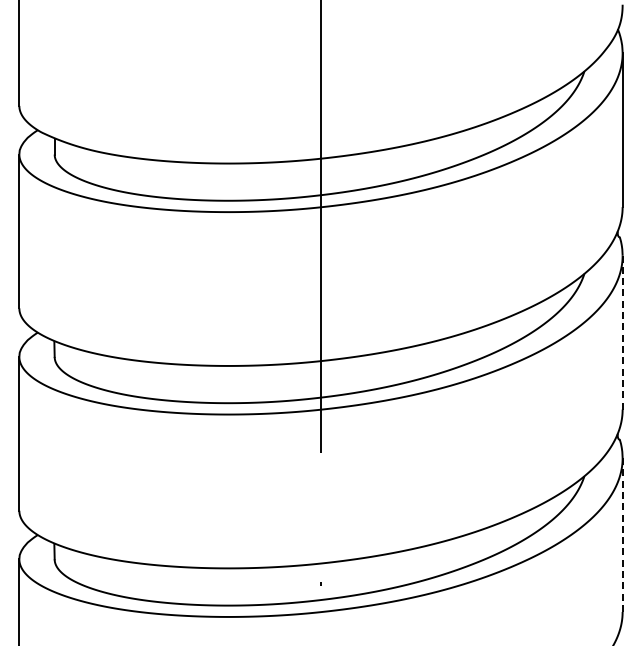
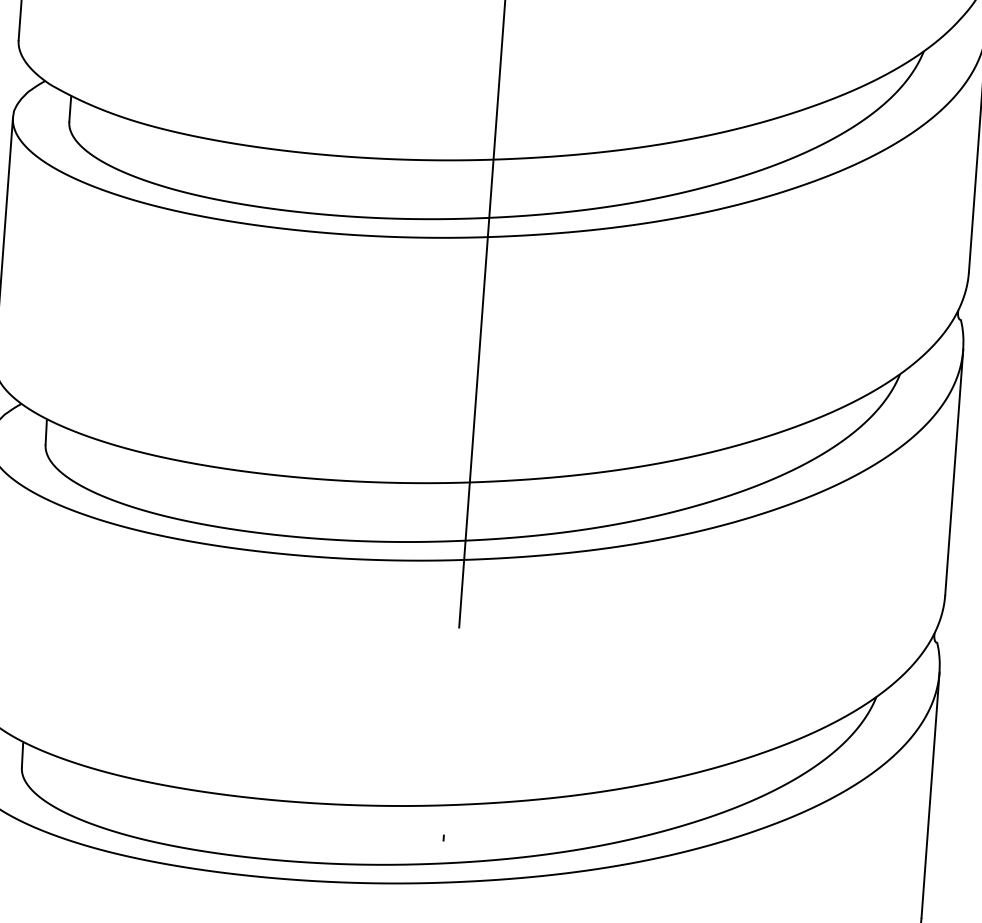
line: (622, 332) -> (954, 472), dashed -> solid
line: (622, 535) -> (930, 795), dashed -> solid

